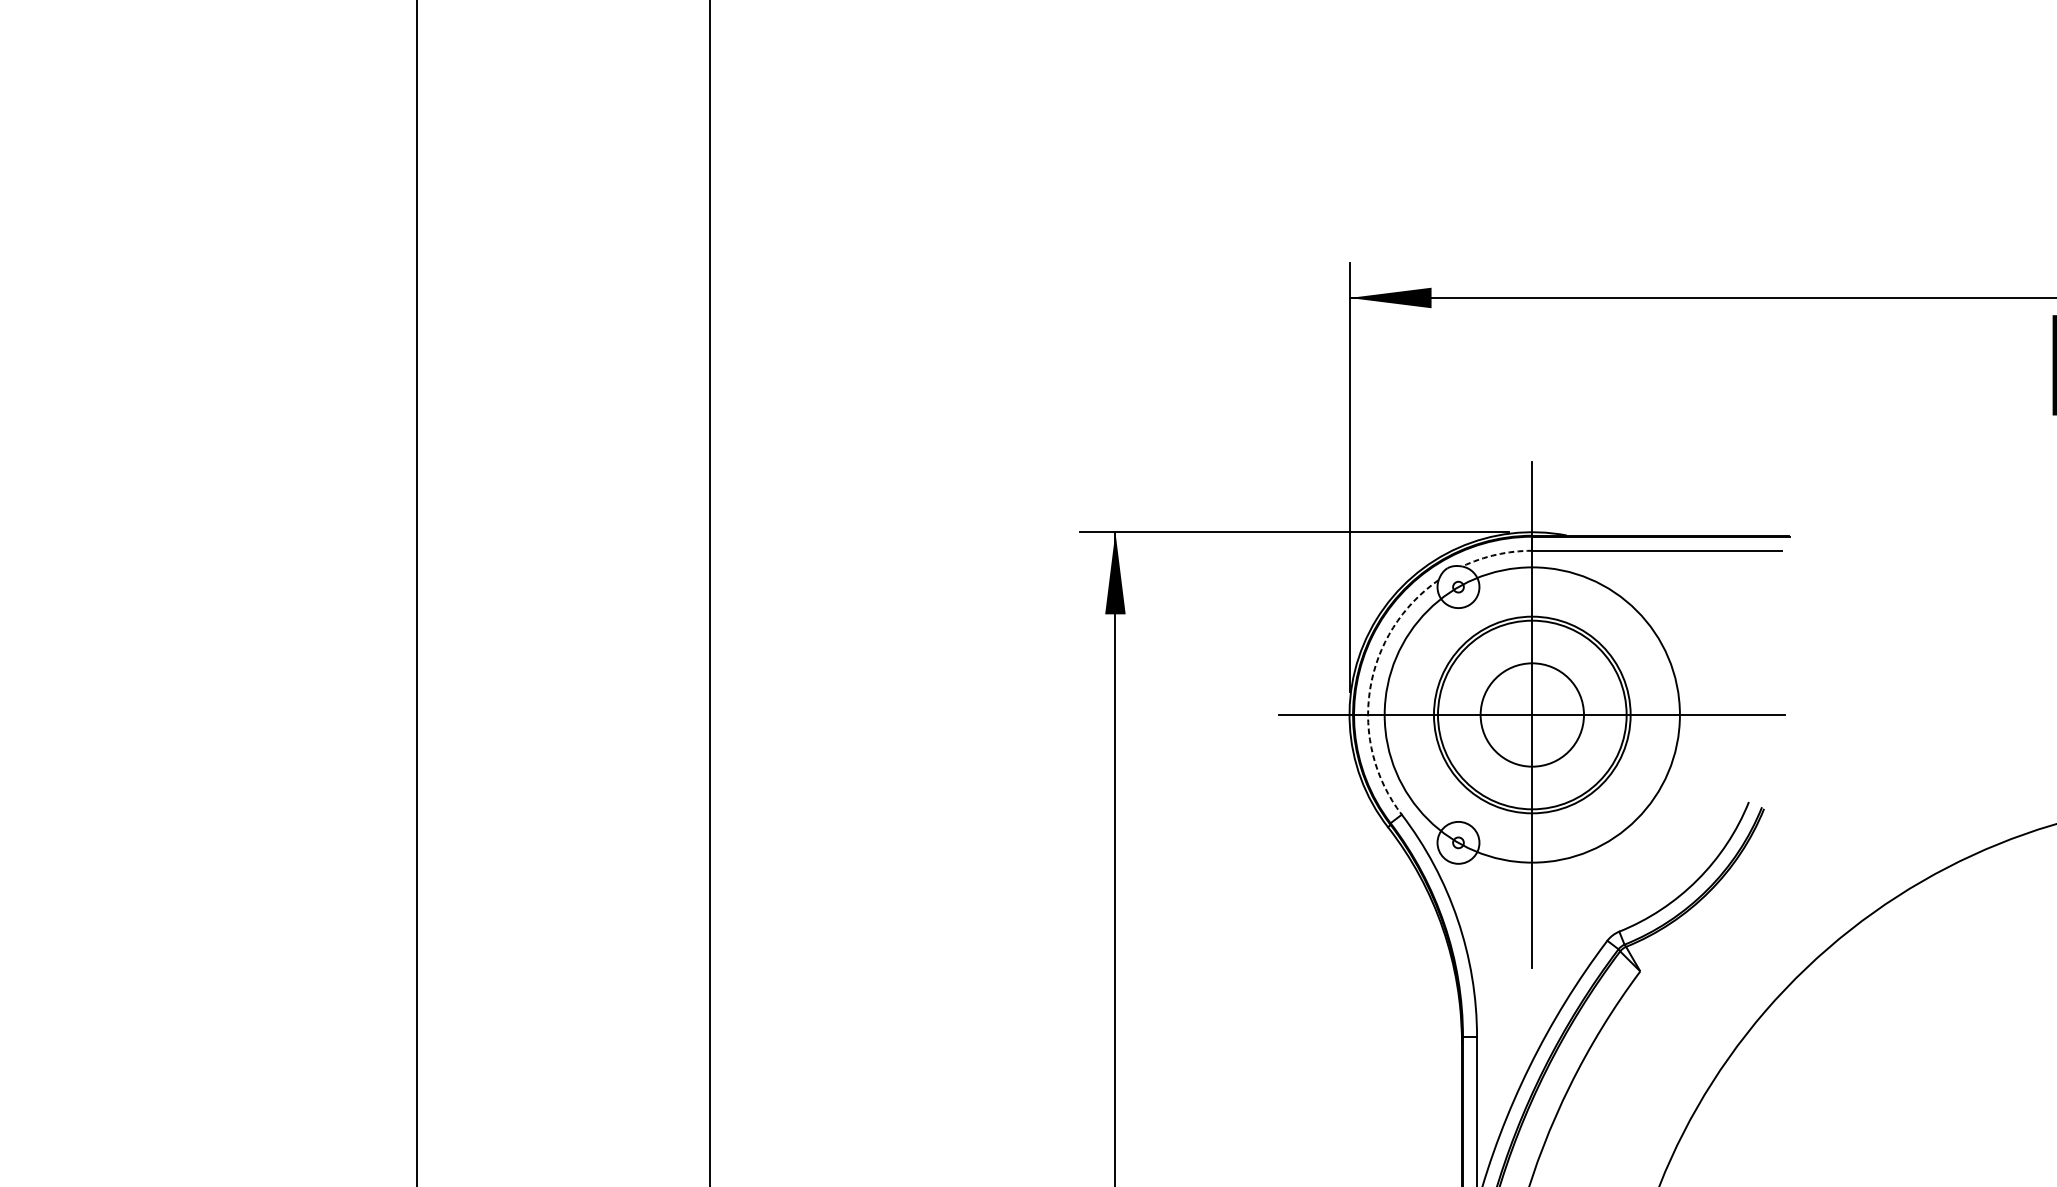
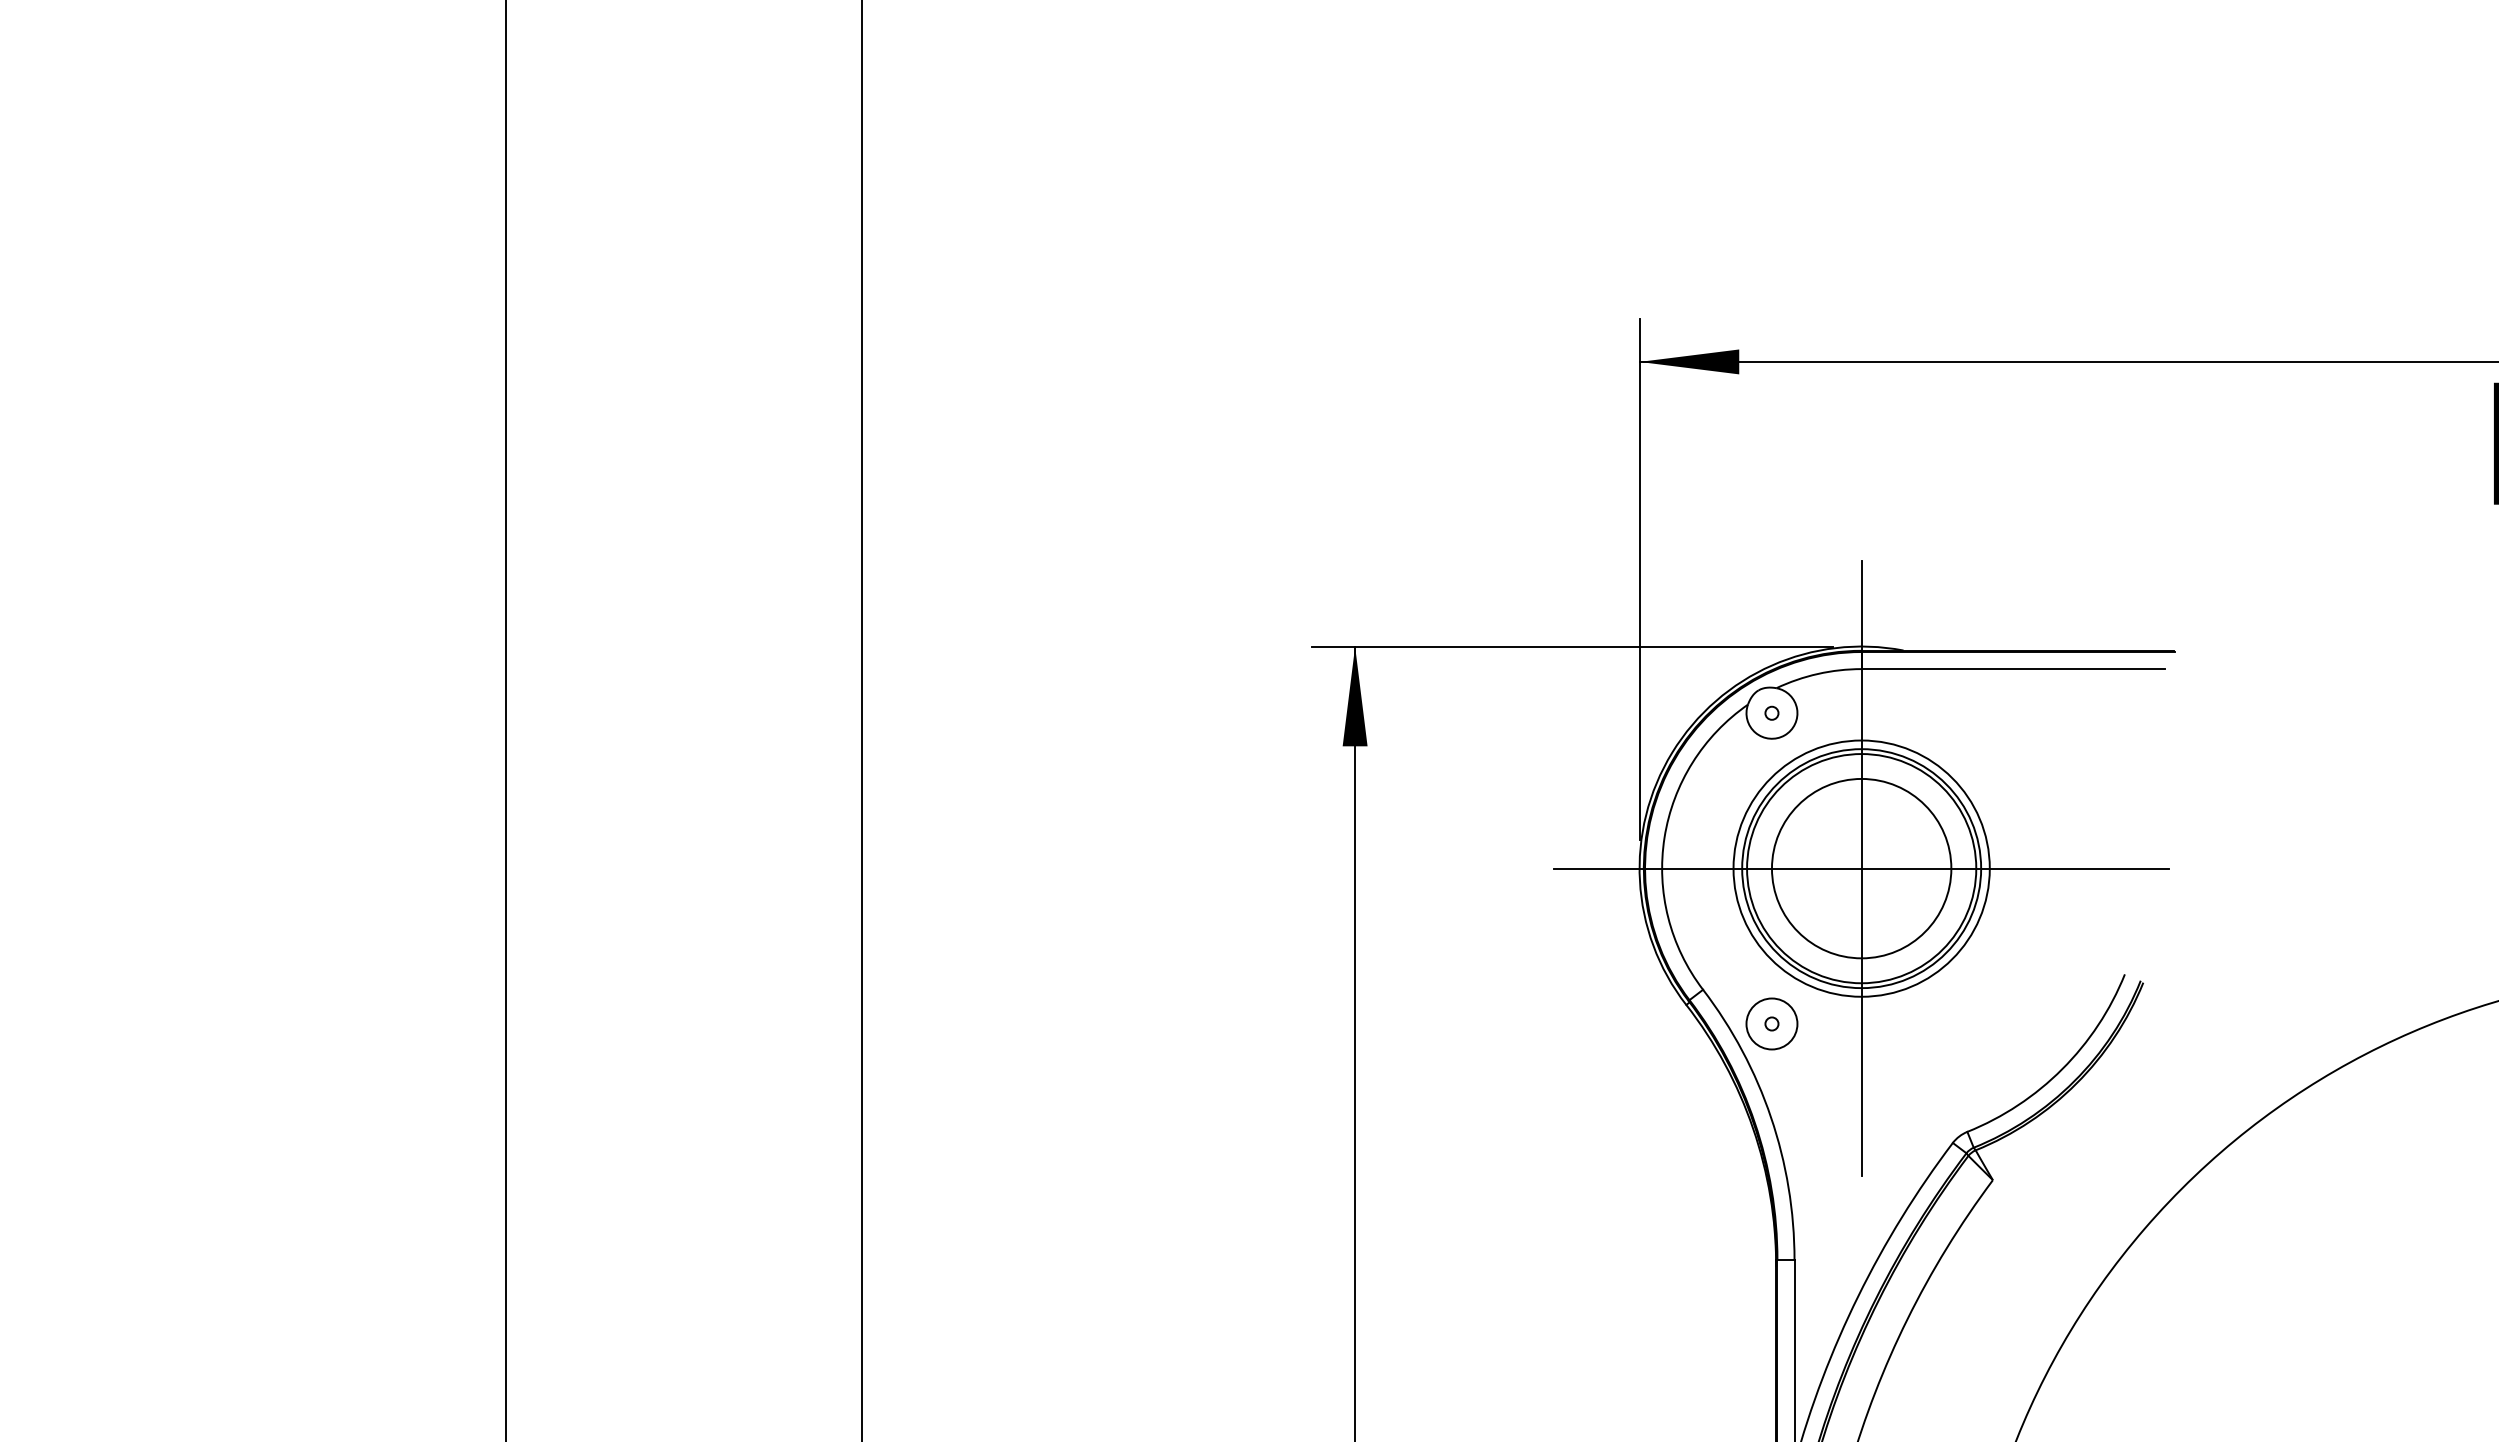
arc: (1496, 554) -> (1818, 673), dashed -> solid
arc: (1370, 689) -> (1664, 837), dashed -> solid
circle: (1532, 714) -> (1861, 868), size x0.71
circle: (1532, 714) -> (1861, 868), size x1.43

